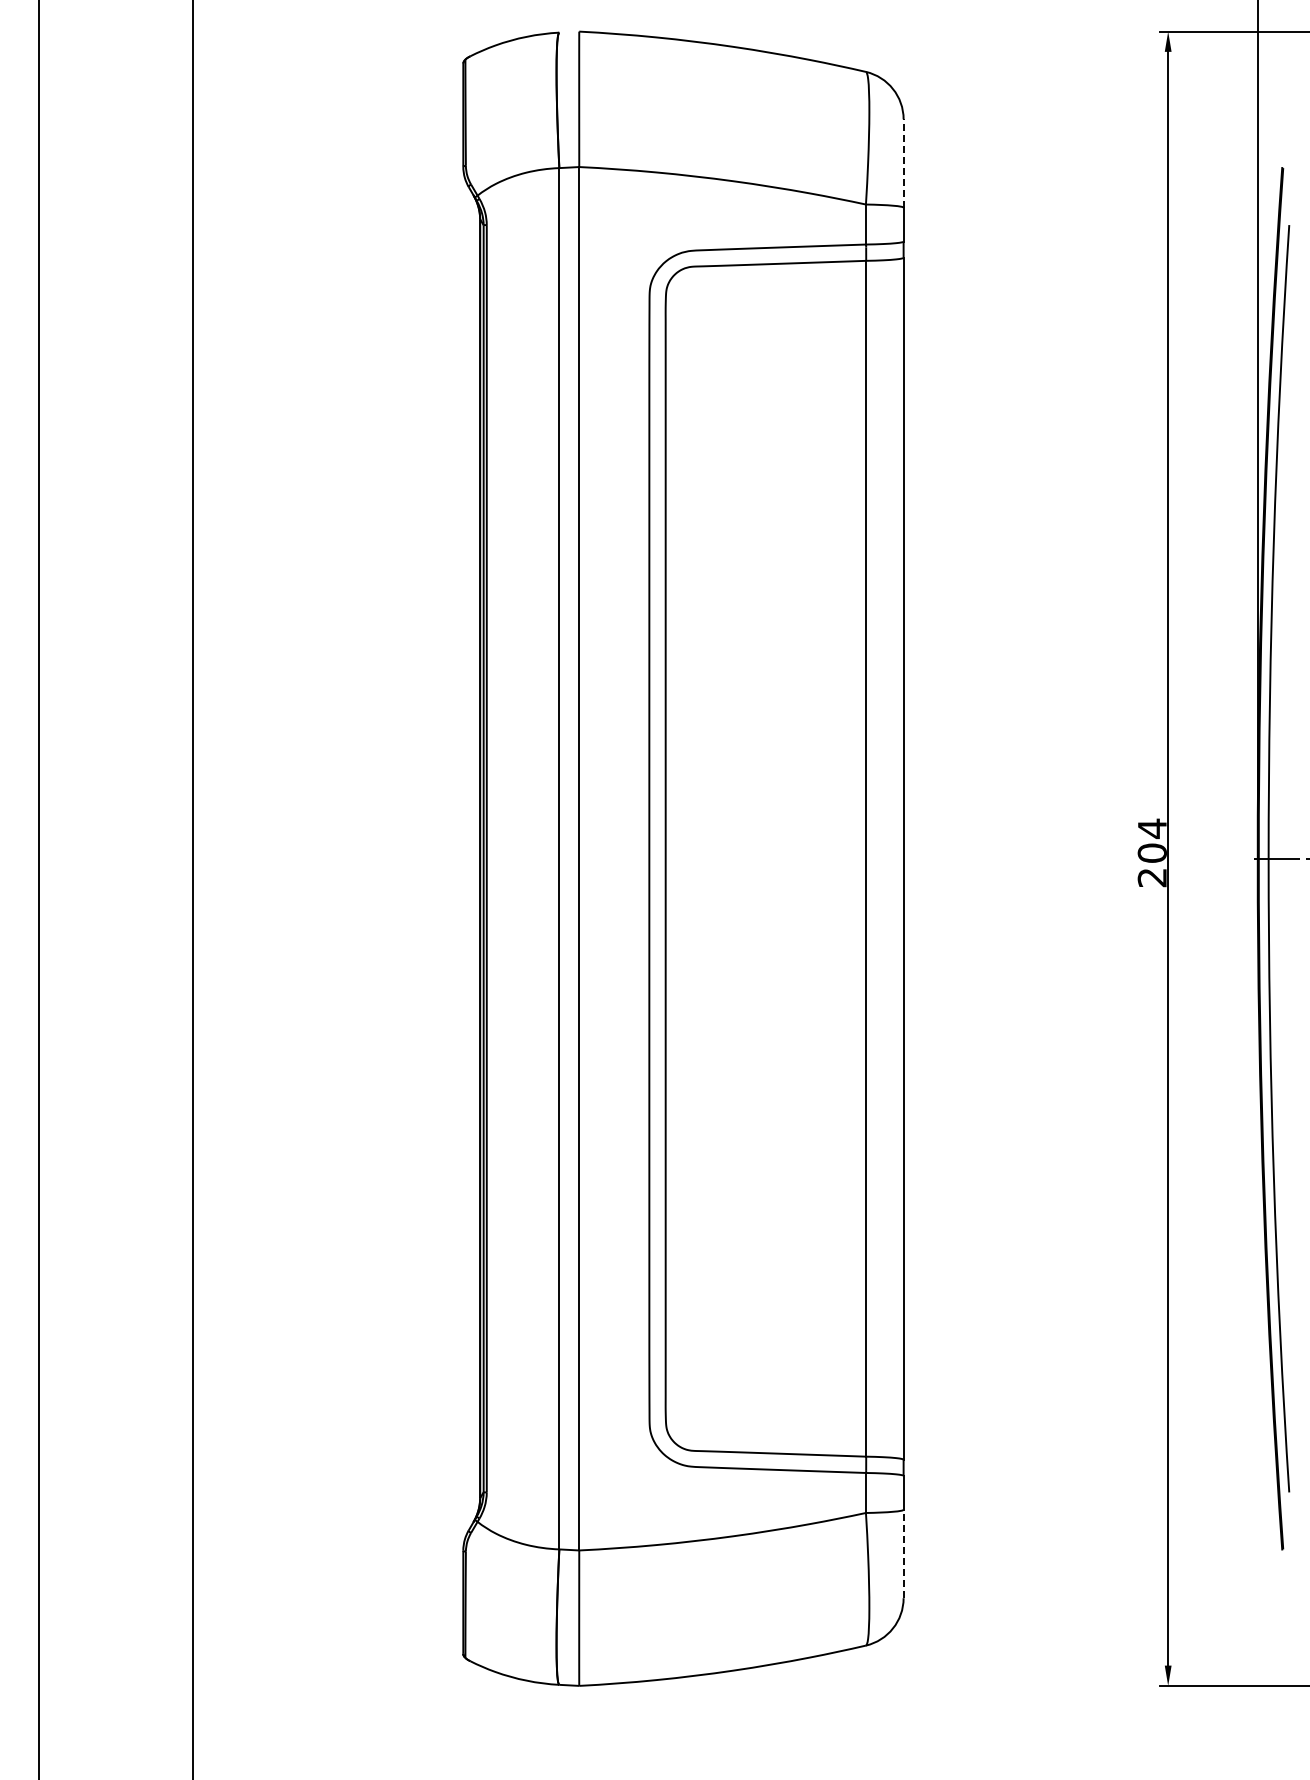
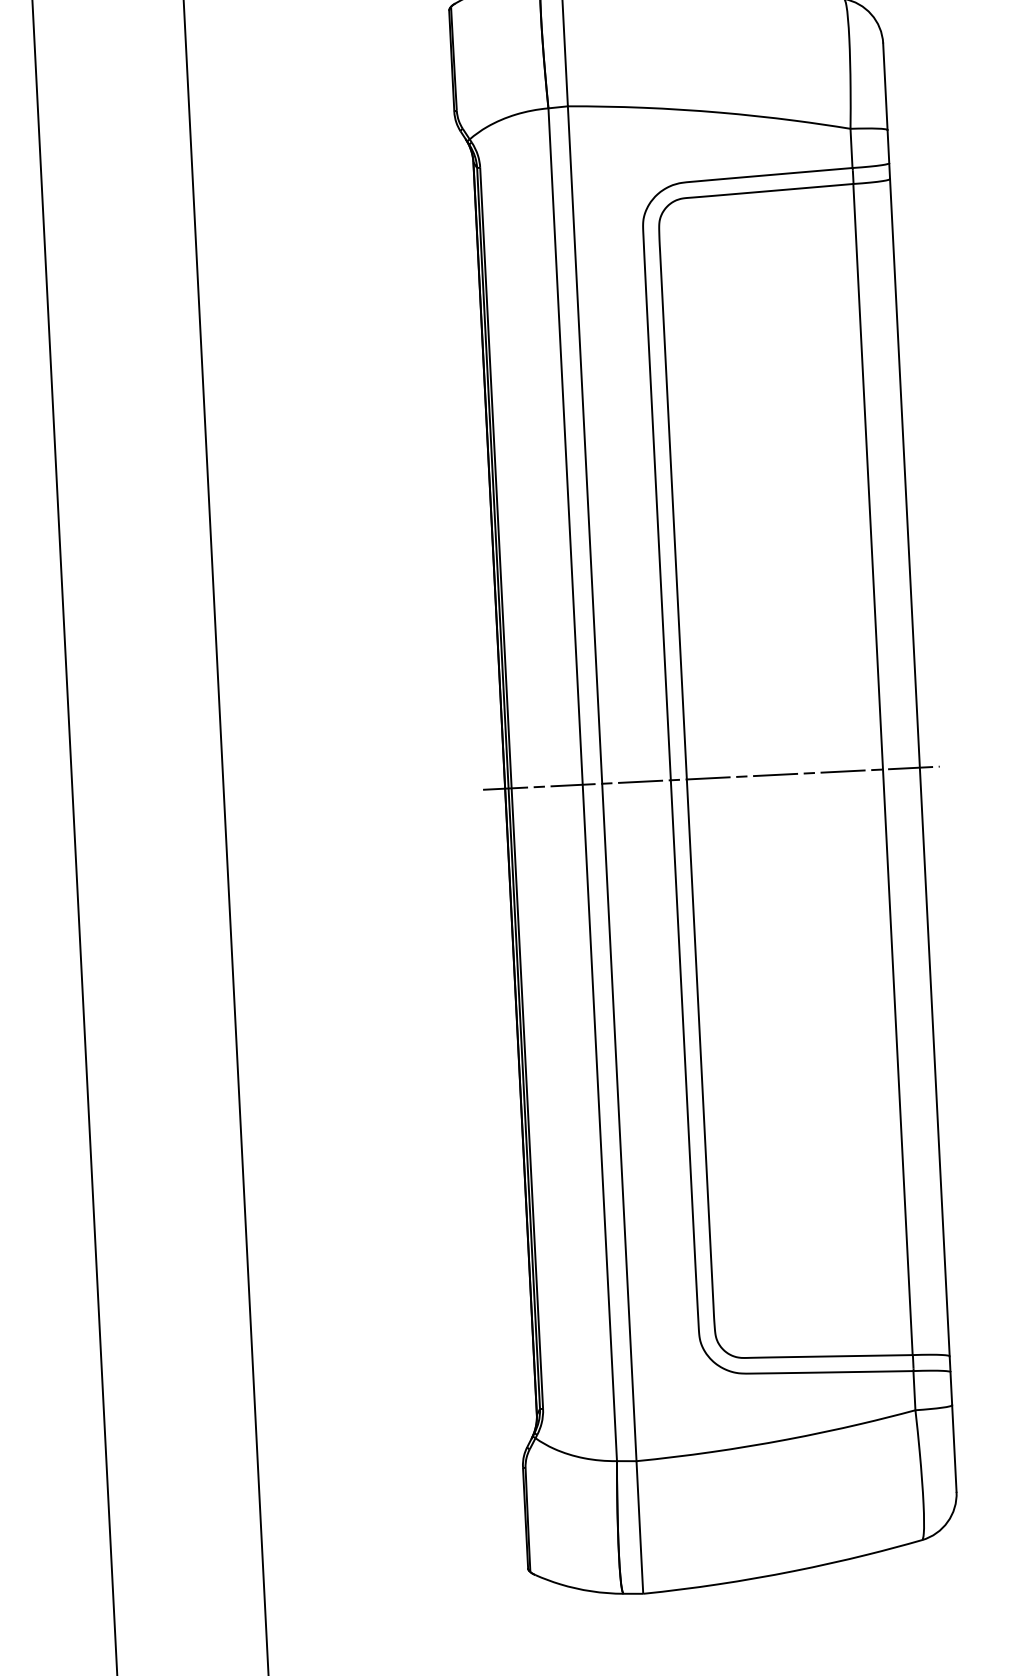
line: (903, 163) -> (885, 86), dashed -> solid
line: (690, 858) -> (711, 777), added
line: (903, 1553) -> (954, 1448), dashed -> solid

